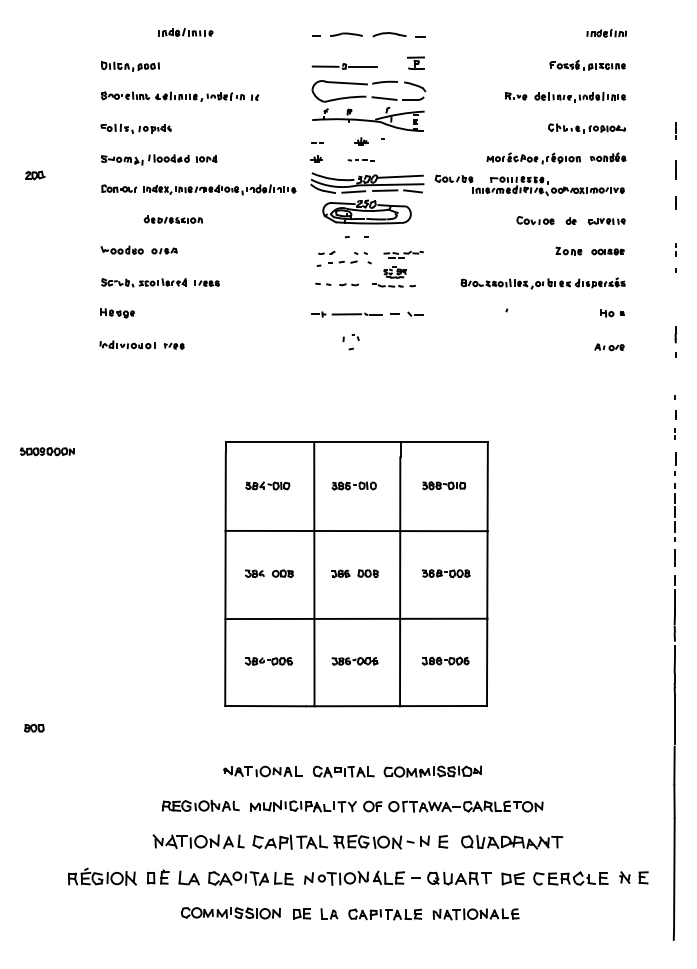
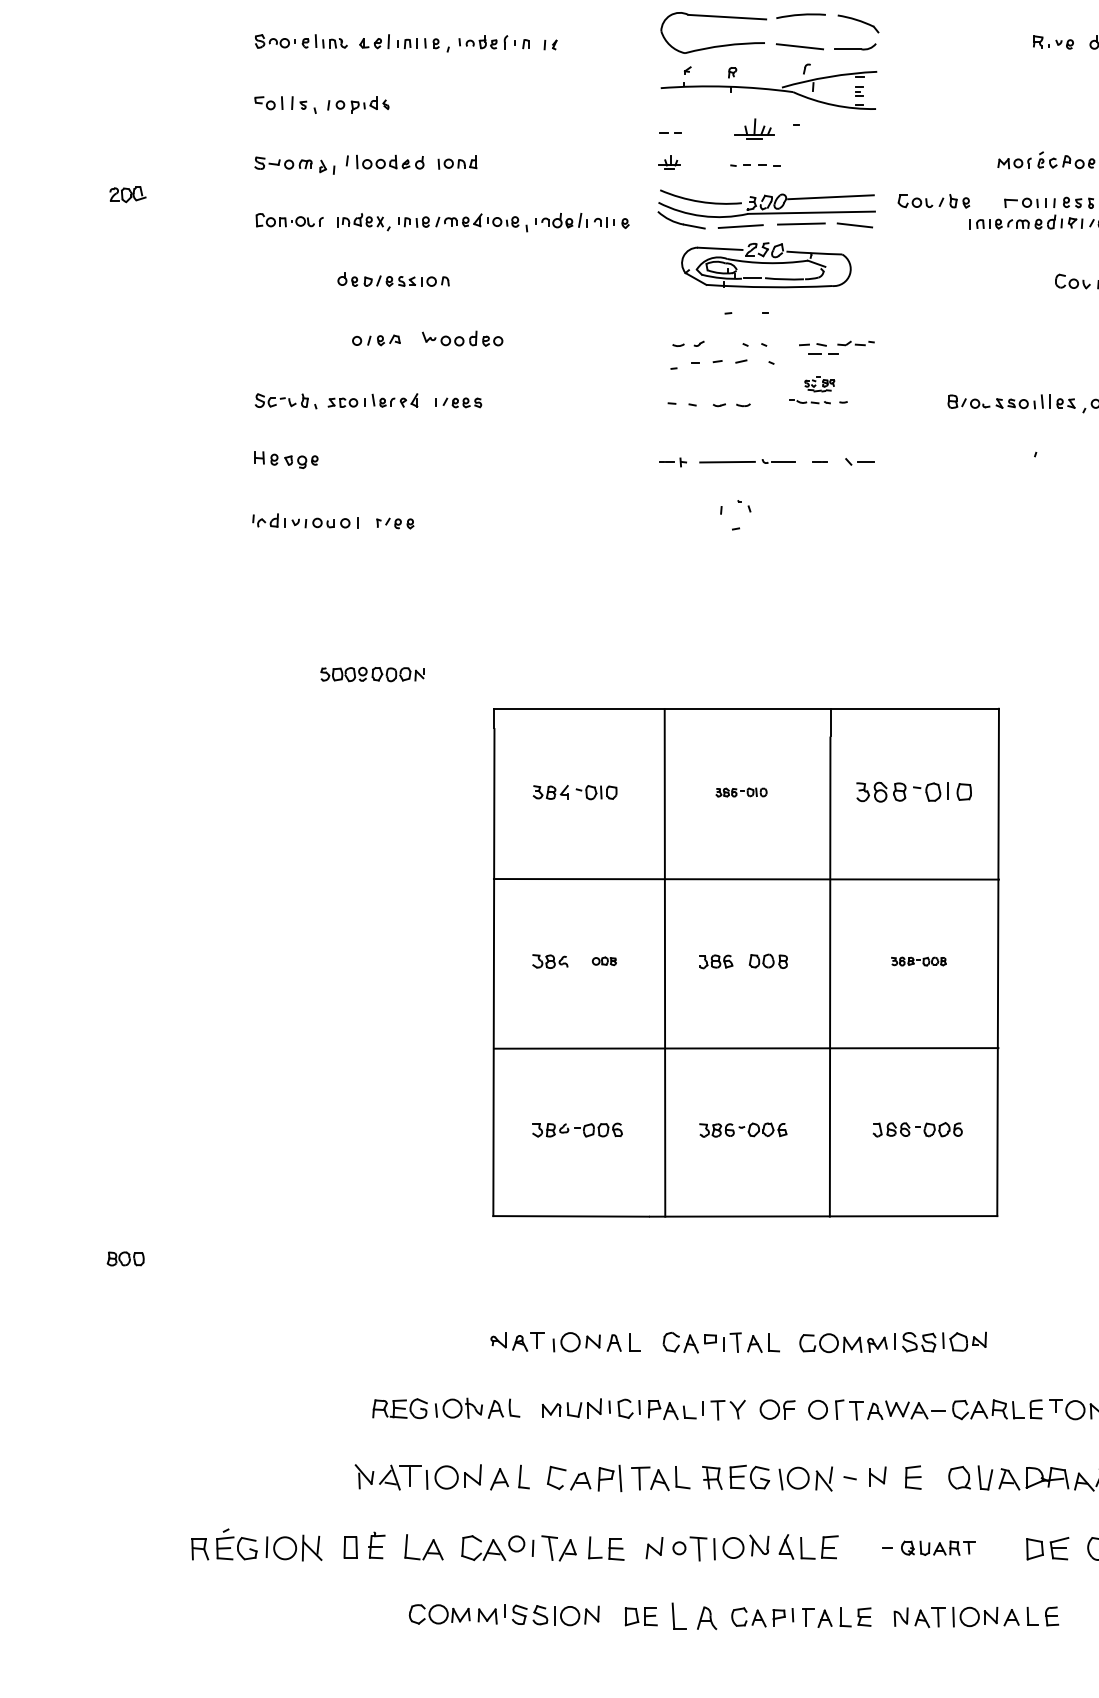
part: (361, 141) -> (755, 129), size x1.6
part: (121, 249) -> (461, 337), moved
part: (393, 276) -> (817, 389), size x0.7
part: (46, 451) -> (370, 674), moved
part: (353, 485) -> (740, 791), size x0.6
part: (444, 485) -> (915, 791), size x1.4
part: (282, 573) -> (603, 961), size x0.6
part: (446, 573) -> (919, 961), size x0.6
part: (451, 878) -> (928, 1548), size x0.6
part: (329, 913) -> (694, 1615), size x1.4

